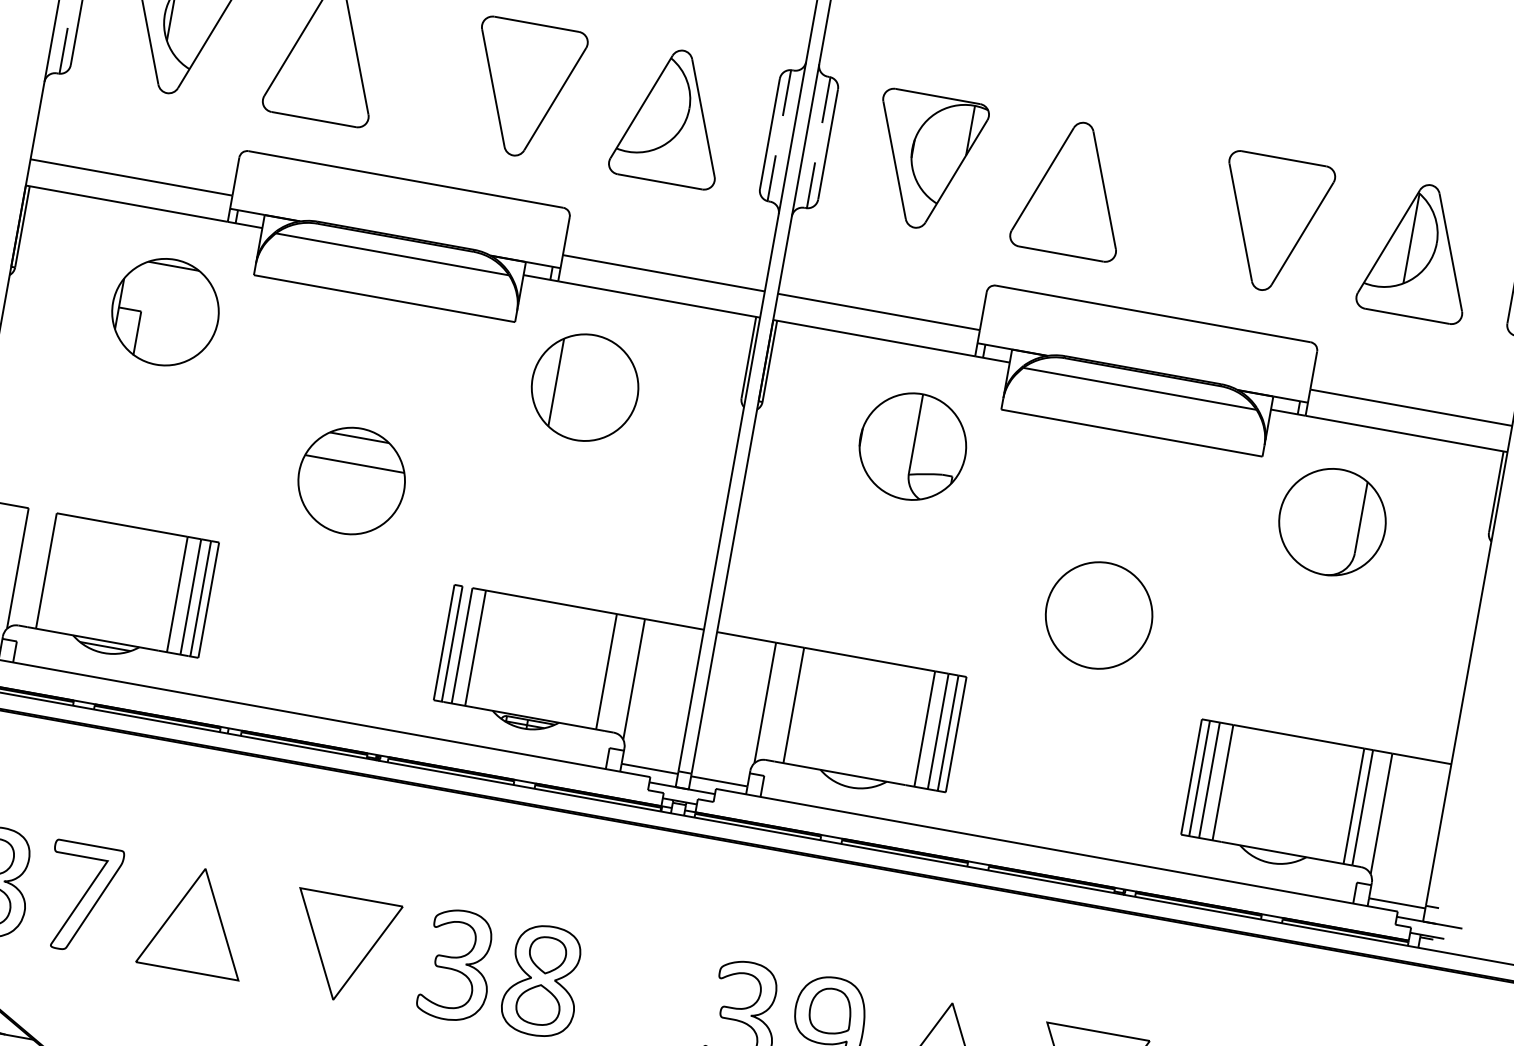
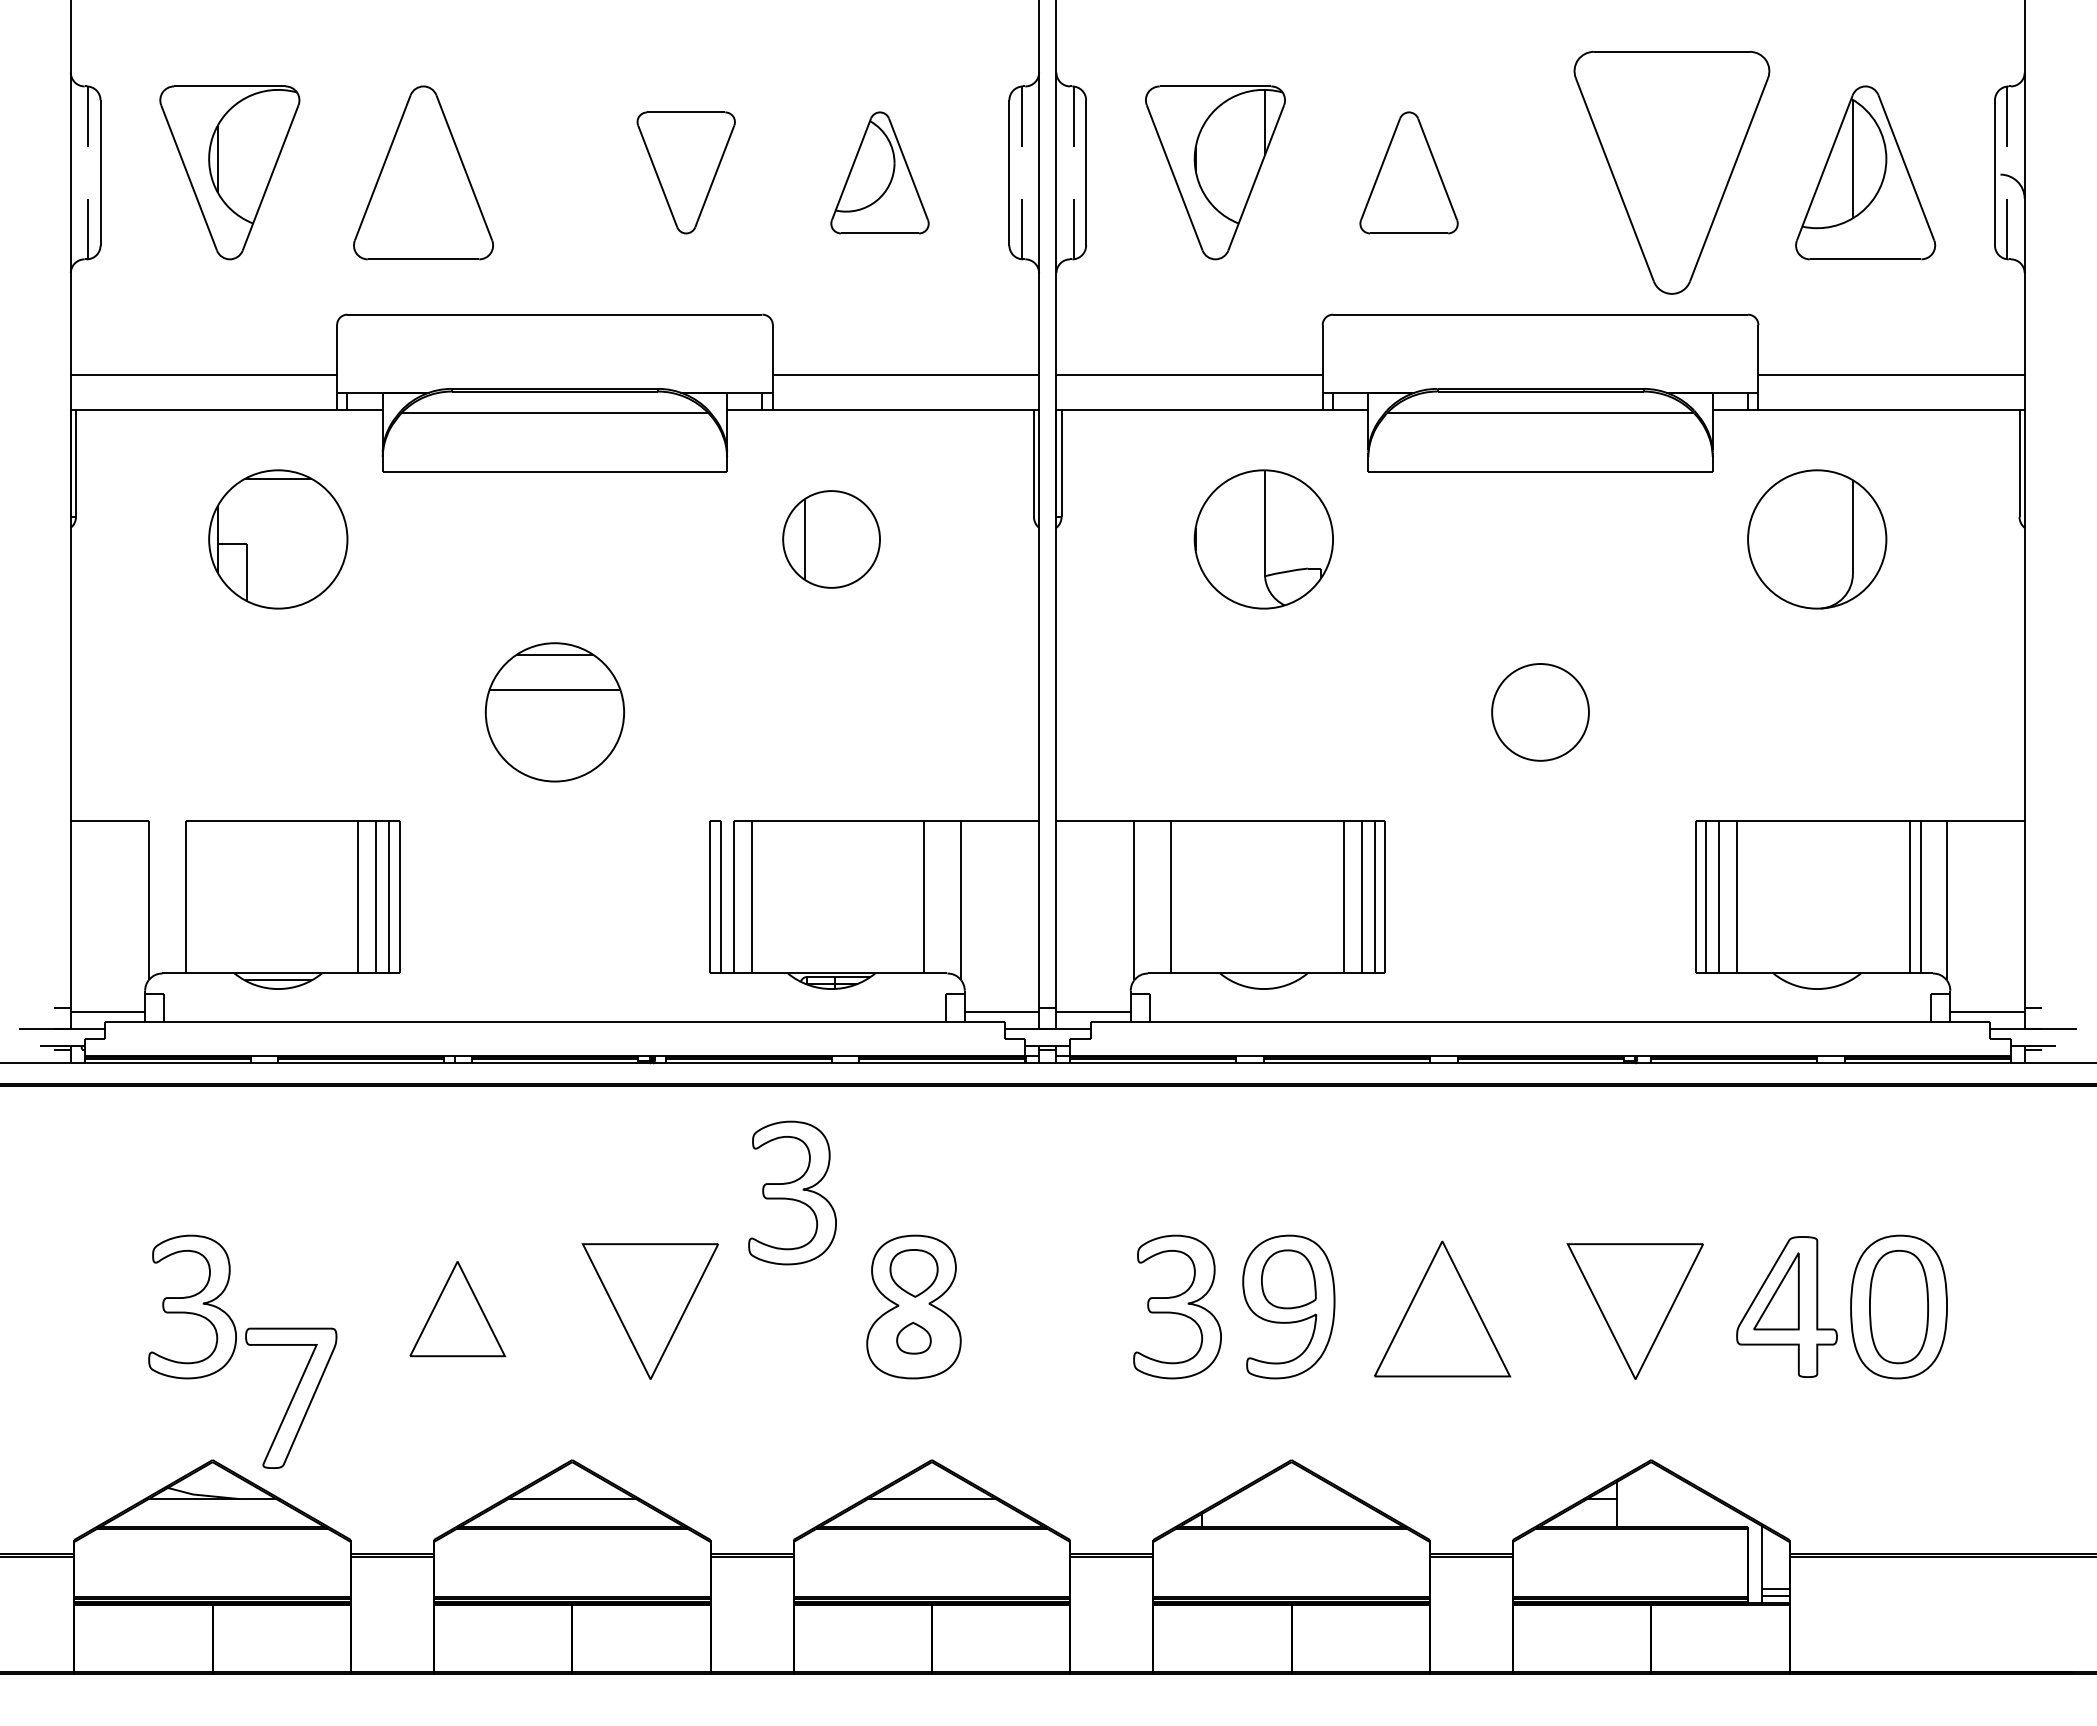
part: (524, 89) -> (685, 172), size x0.7
part: (671, 115) -> (879, 172), size x0.7
part: (1072, 188) -> (1408, 172), size x0.7
part: (1272, 223) -> (1671, 172), size x1.4
part: (585, 387) -> (831, 539), size x0.7
part: (1099, 615) -> (1540, 712), size x0.7
part: (81, 897) -> (291, 1397), moved
part: (196, 919) -> (457, 1308), size x0.7
part: (457, 965) -> (792, 1192), moved
part: (538, 1004) -> (913, 1337), size x0.6

